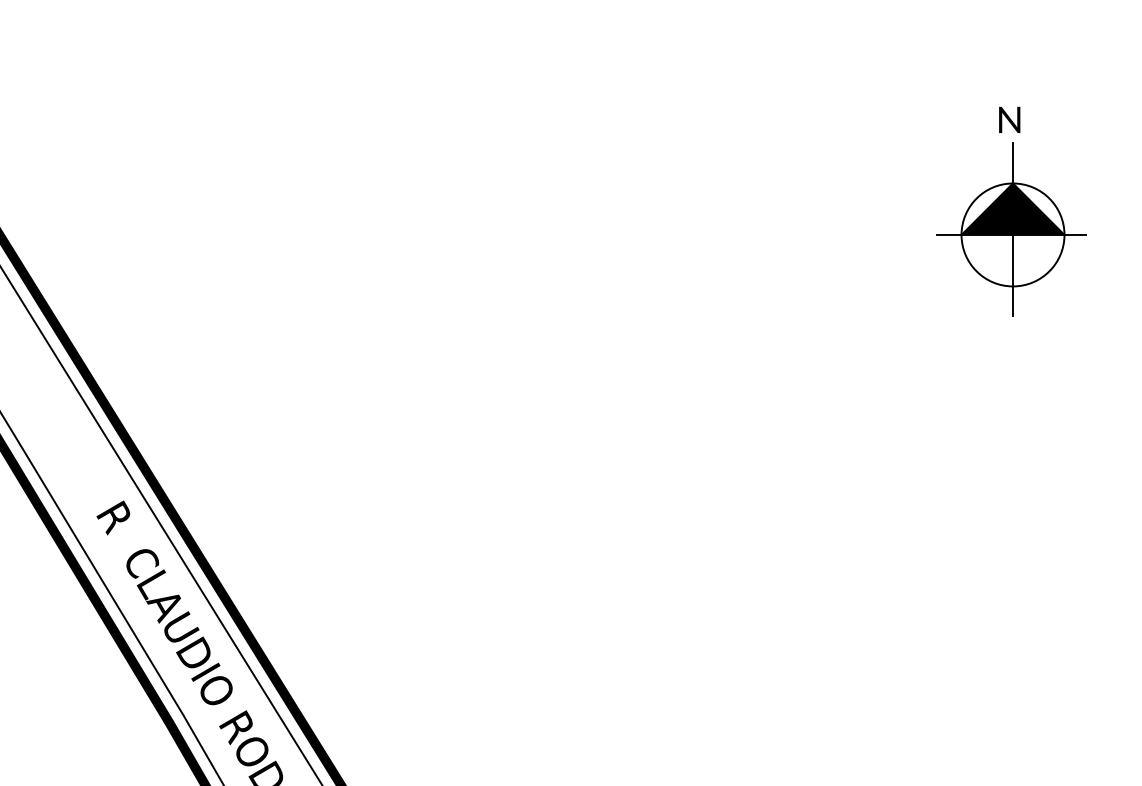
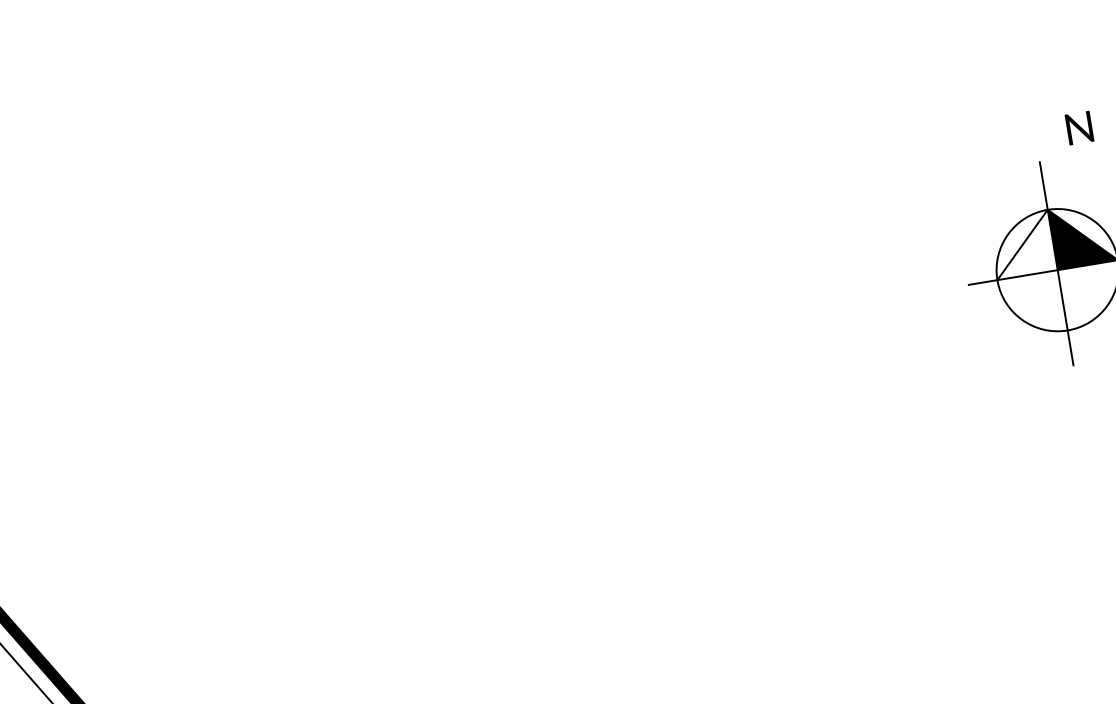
text: (1009, 119) -> (1079, 127), moved
fill: (987, 208) -> (1022, 244), removed

